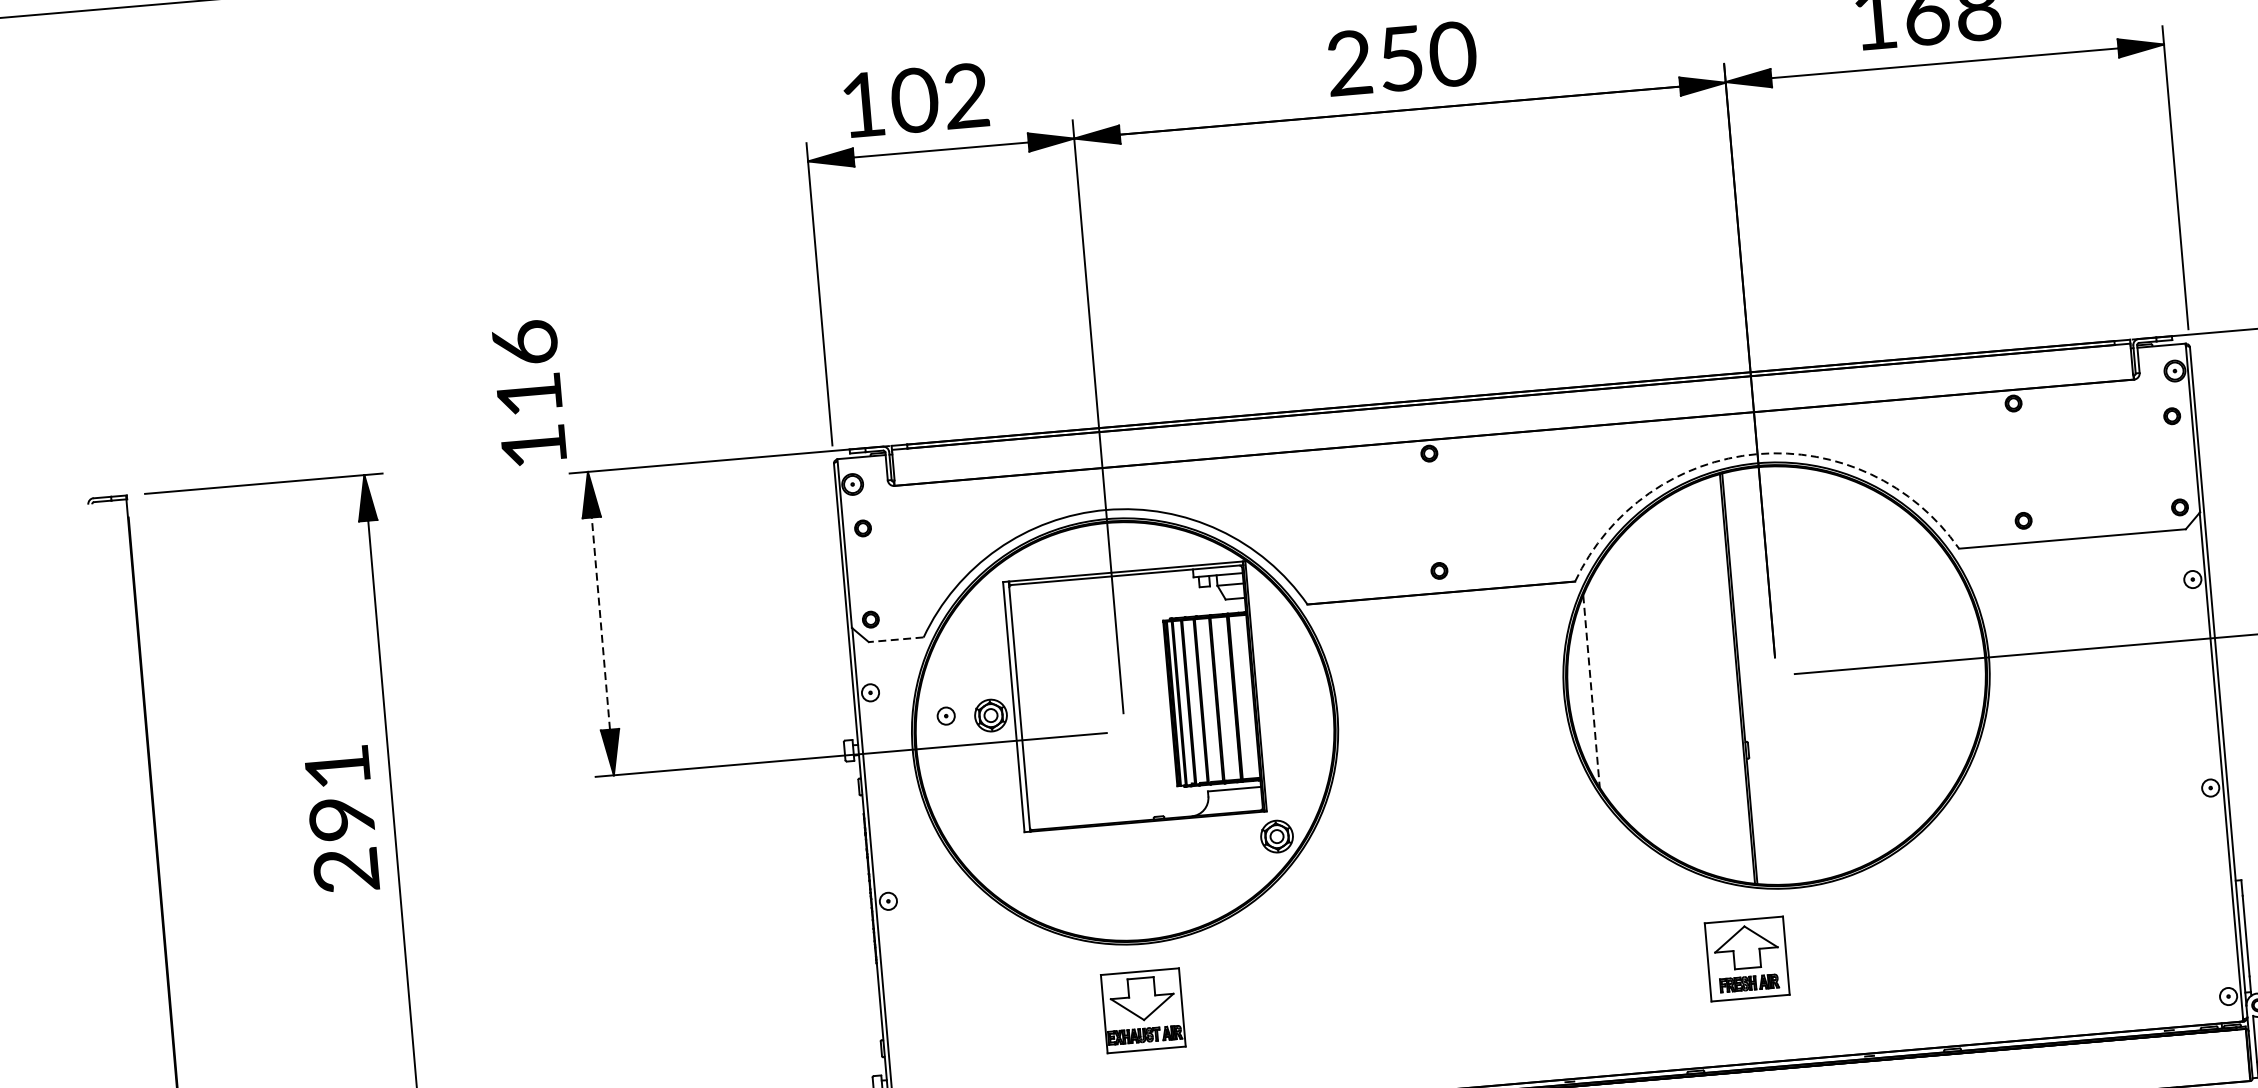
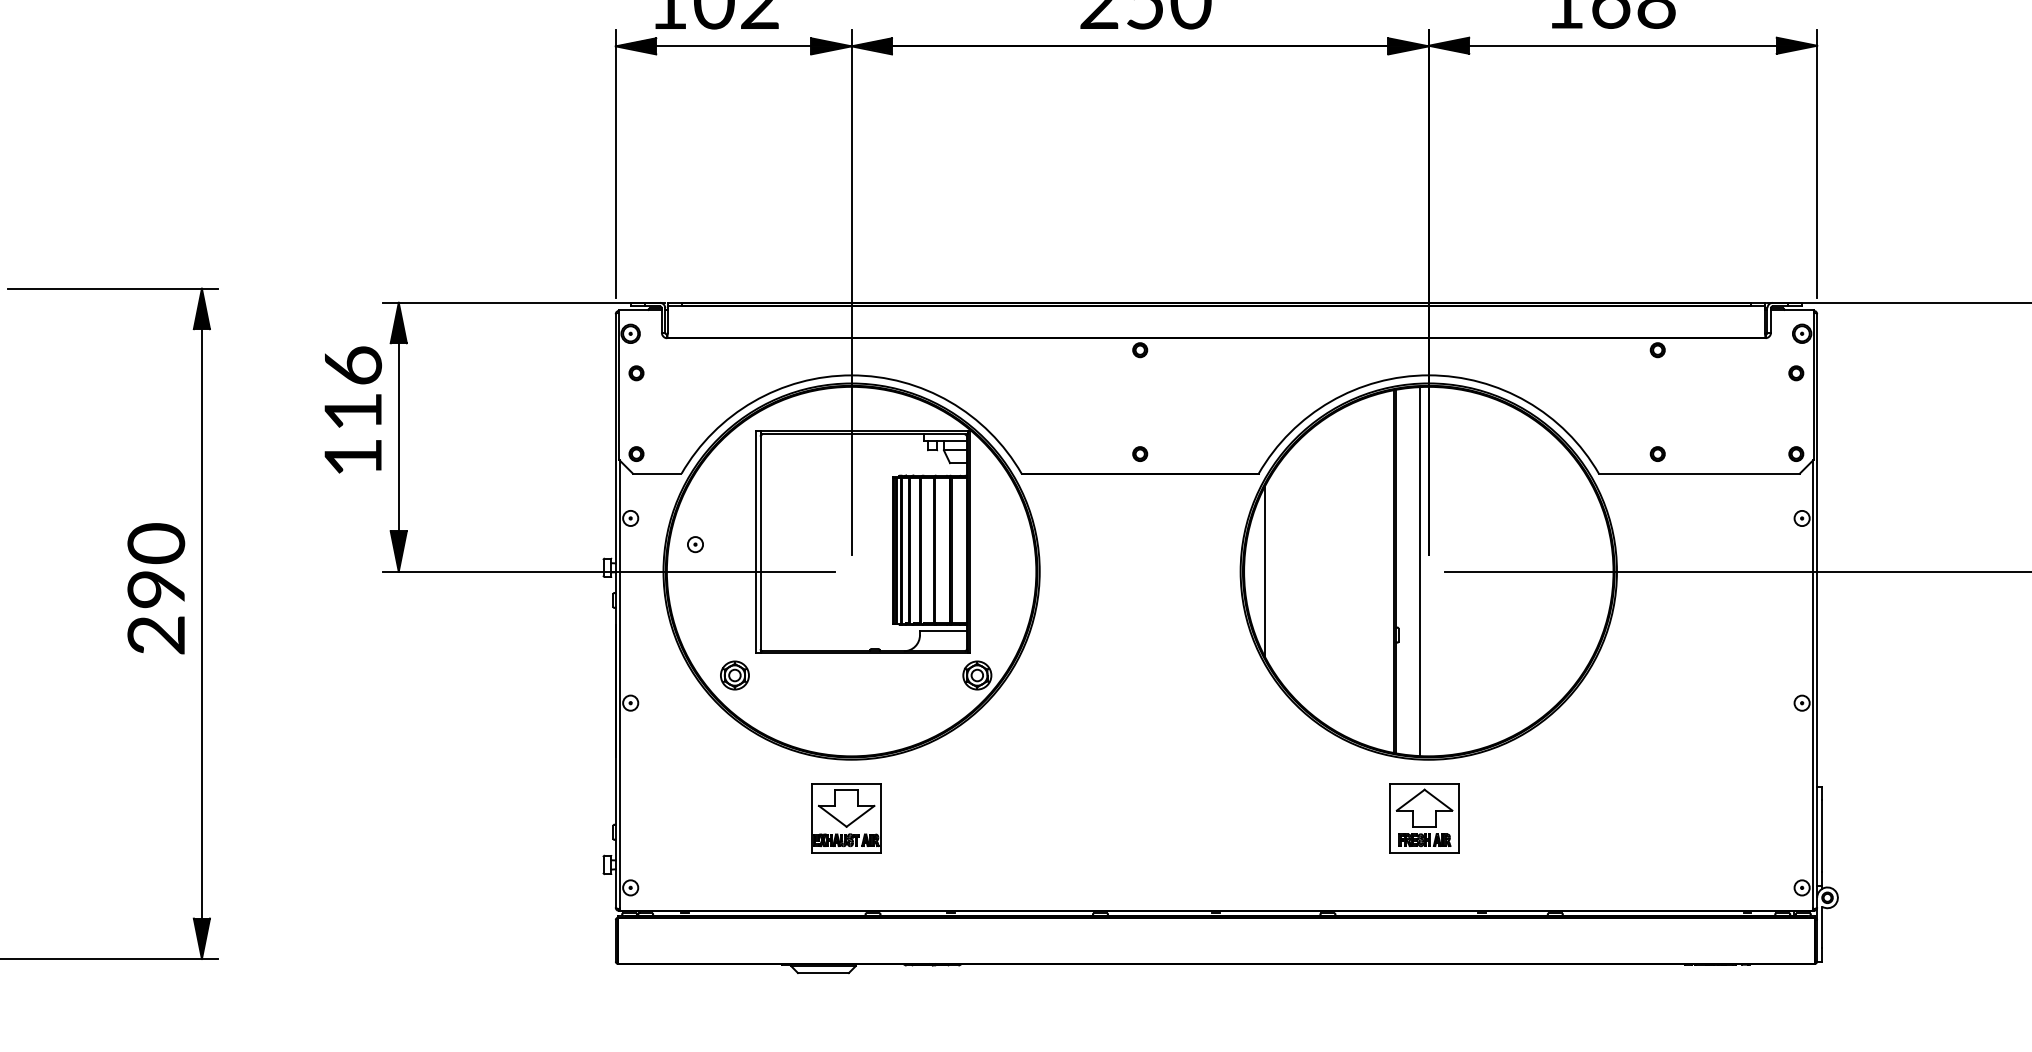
text: (528, 392) -> (352, 409), moved
arc: (1757, 454) -> (1428, 375), dashed -> solid
line: (600, 623) -> (398, 437), dashed -> solid
line: (895, 639) -> (656, 473), dashed -> solid
line: (1766, 676) -> (1419, 571), added
line: (1591, 692) -> (1264, 572), dashed -> solid
part: (990, 715) -> (734, 675), moved
text: (337, 767) -> (156, 543), 291 -> 290
part: (1747, 958) -> (1424, 818), moved

